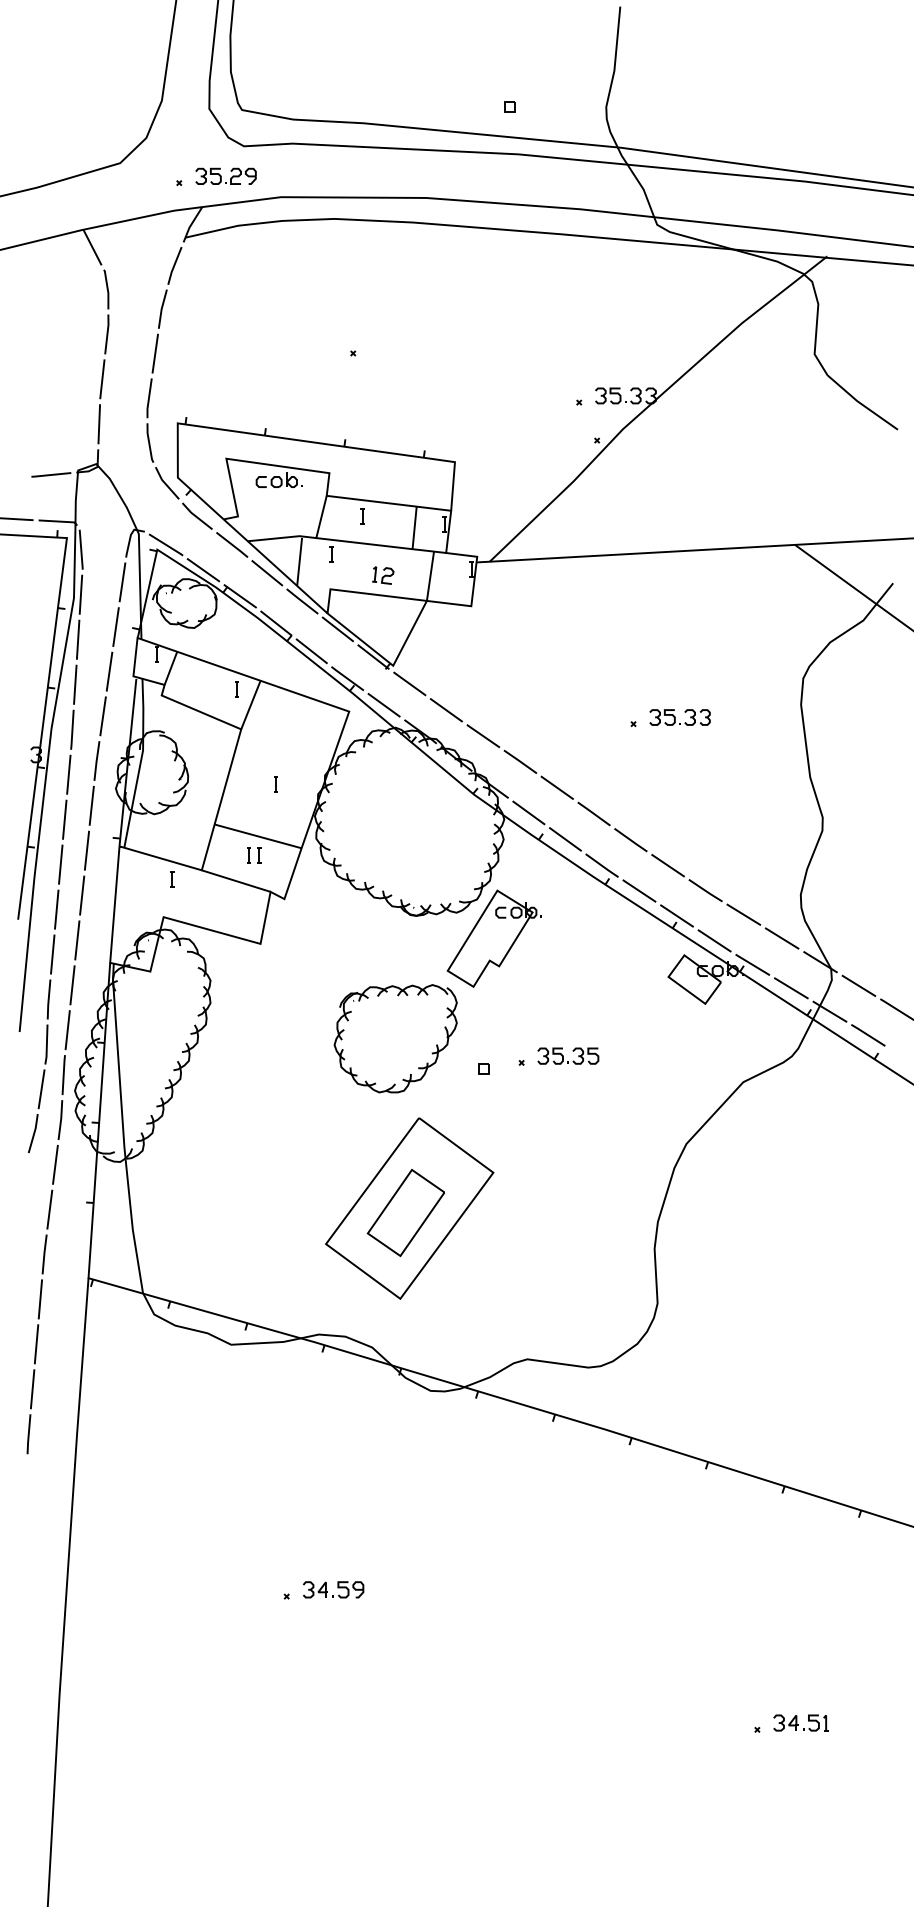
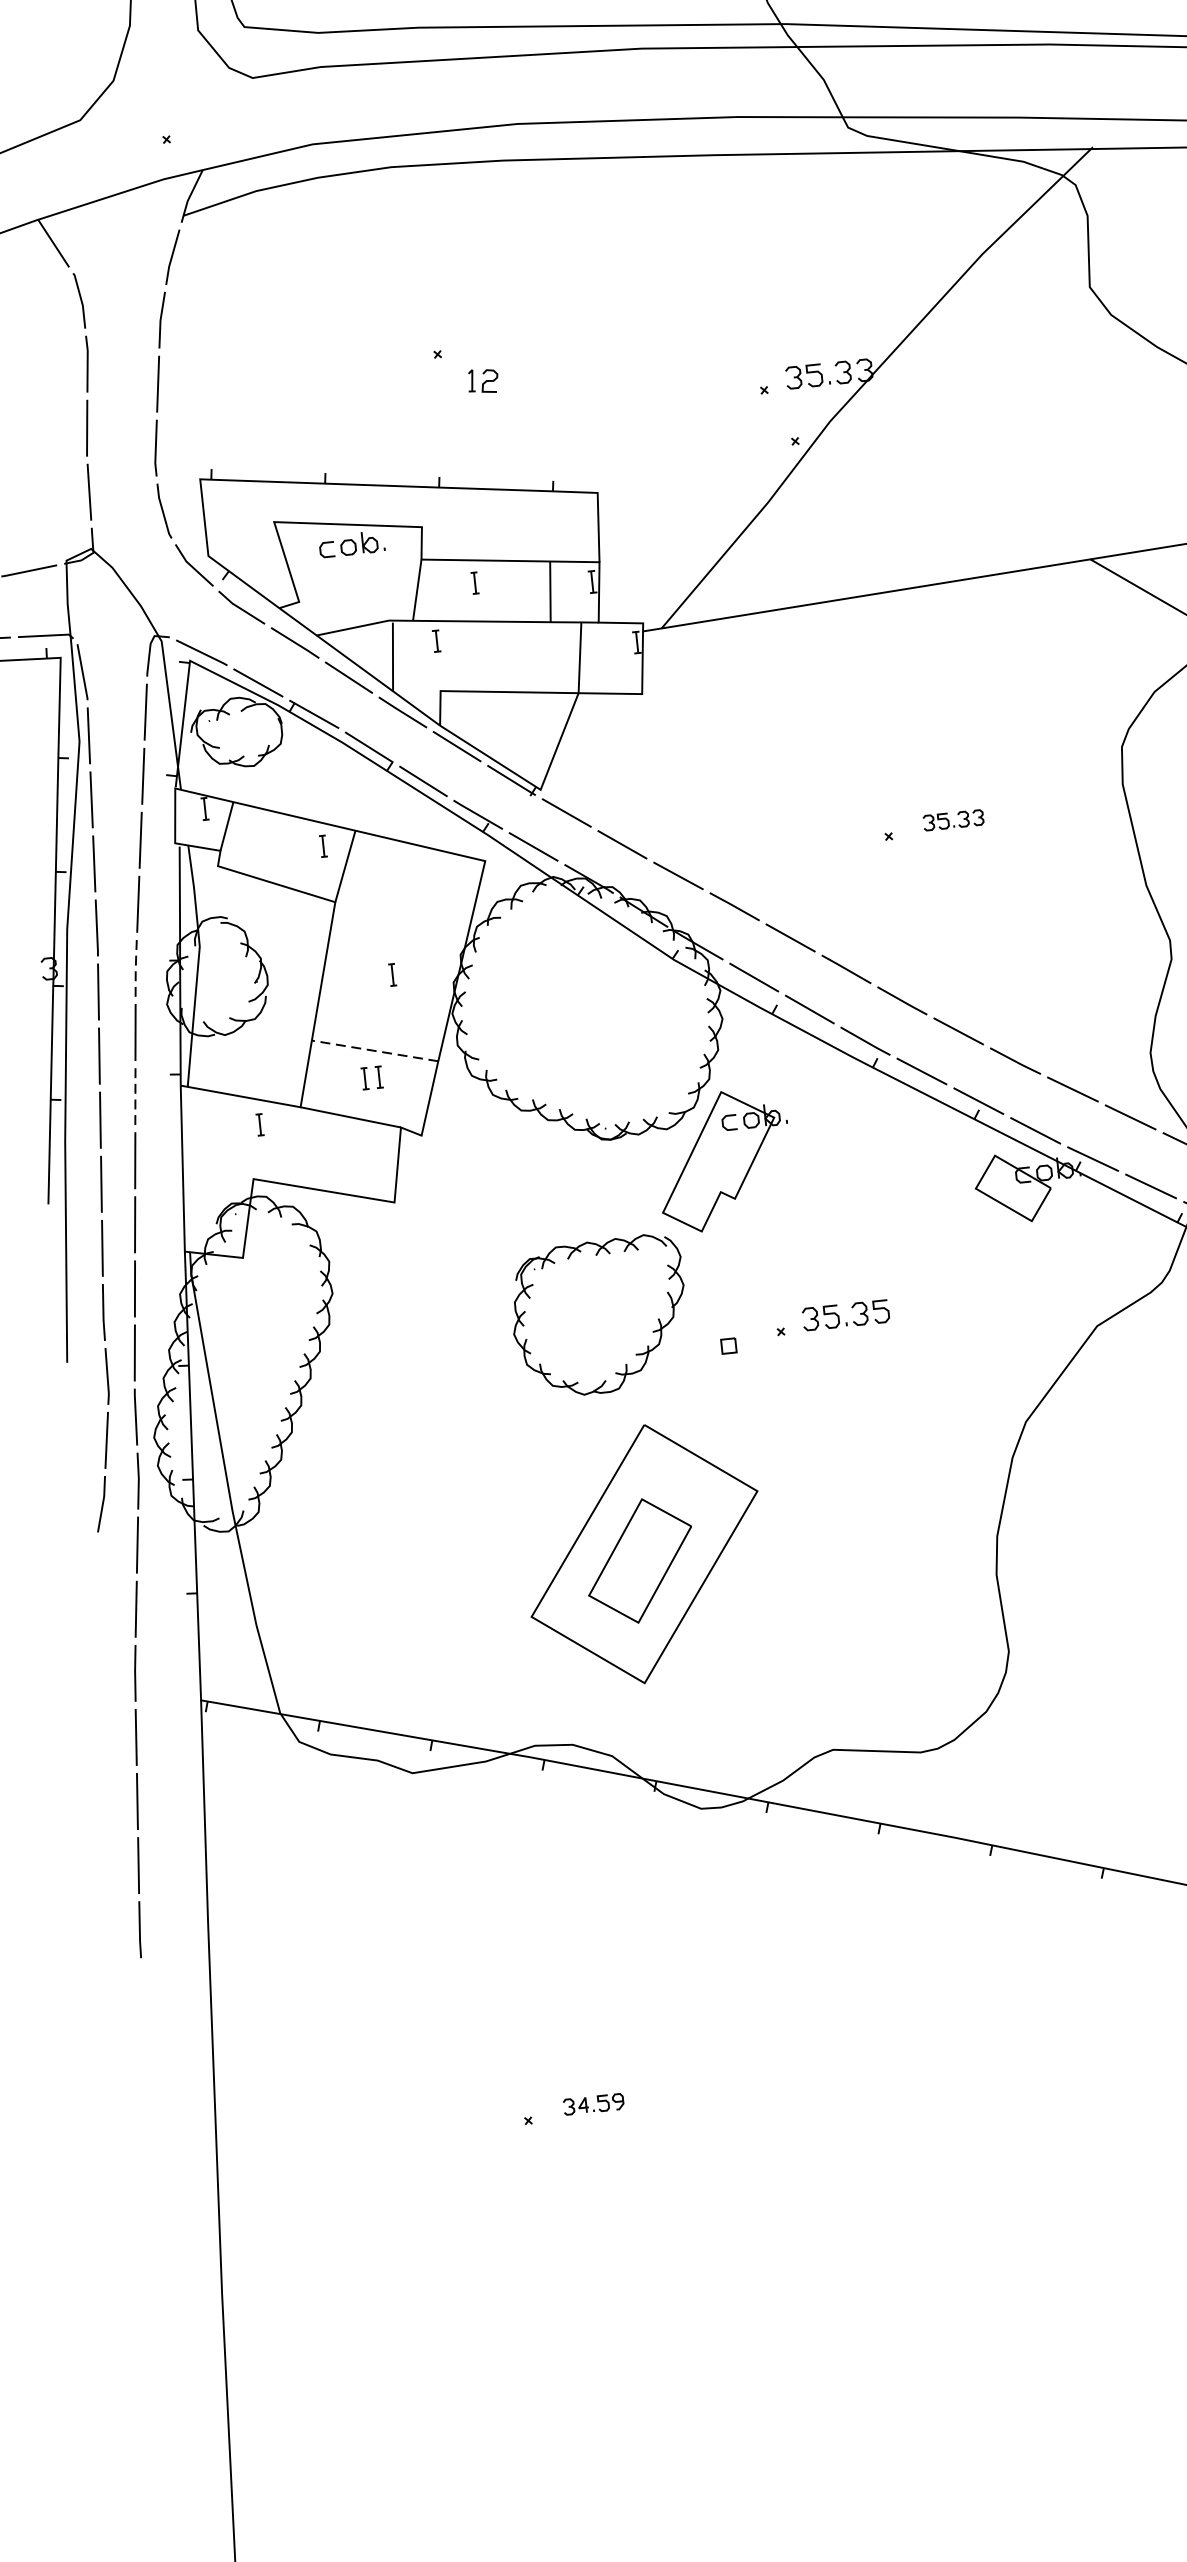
part: (225, 175) -> (230, 122), removed
part: (383, 575) -> (483, 381), moved
part: (679, 717) -> (952, 820), size x0.7
line: (96, 761) -> (135, 969), solid -> dashed
line: (257, 836) -> (374, 1051), solid -> dashed
line: (87, 850) -> (136, 1096), solid -> dashed
part: (333, 1589) -> (593, 2103), size x0.7

